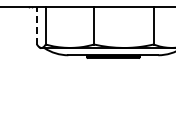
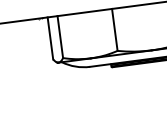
line: (37, 25) -> (50, 37), dashed -> solid

